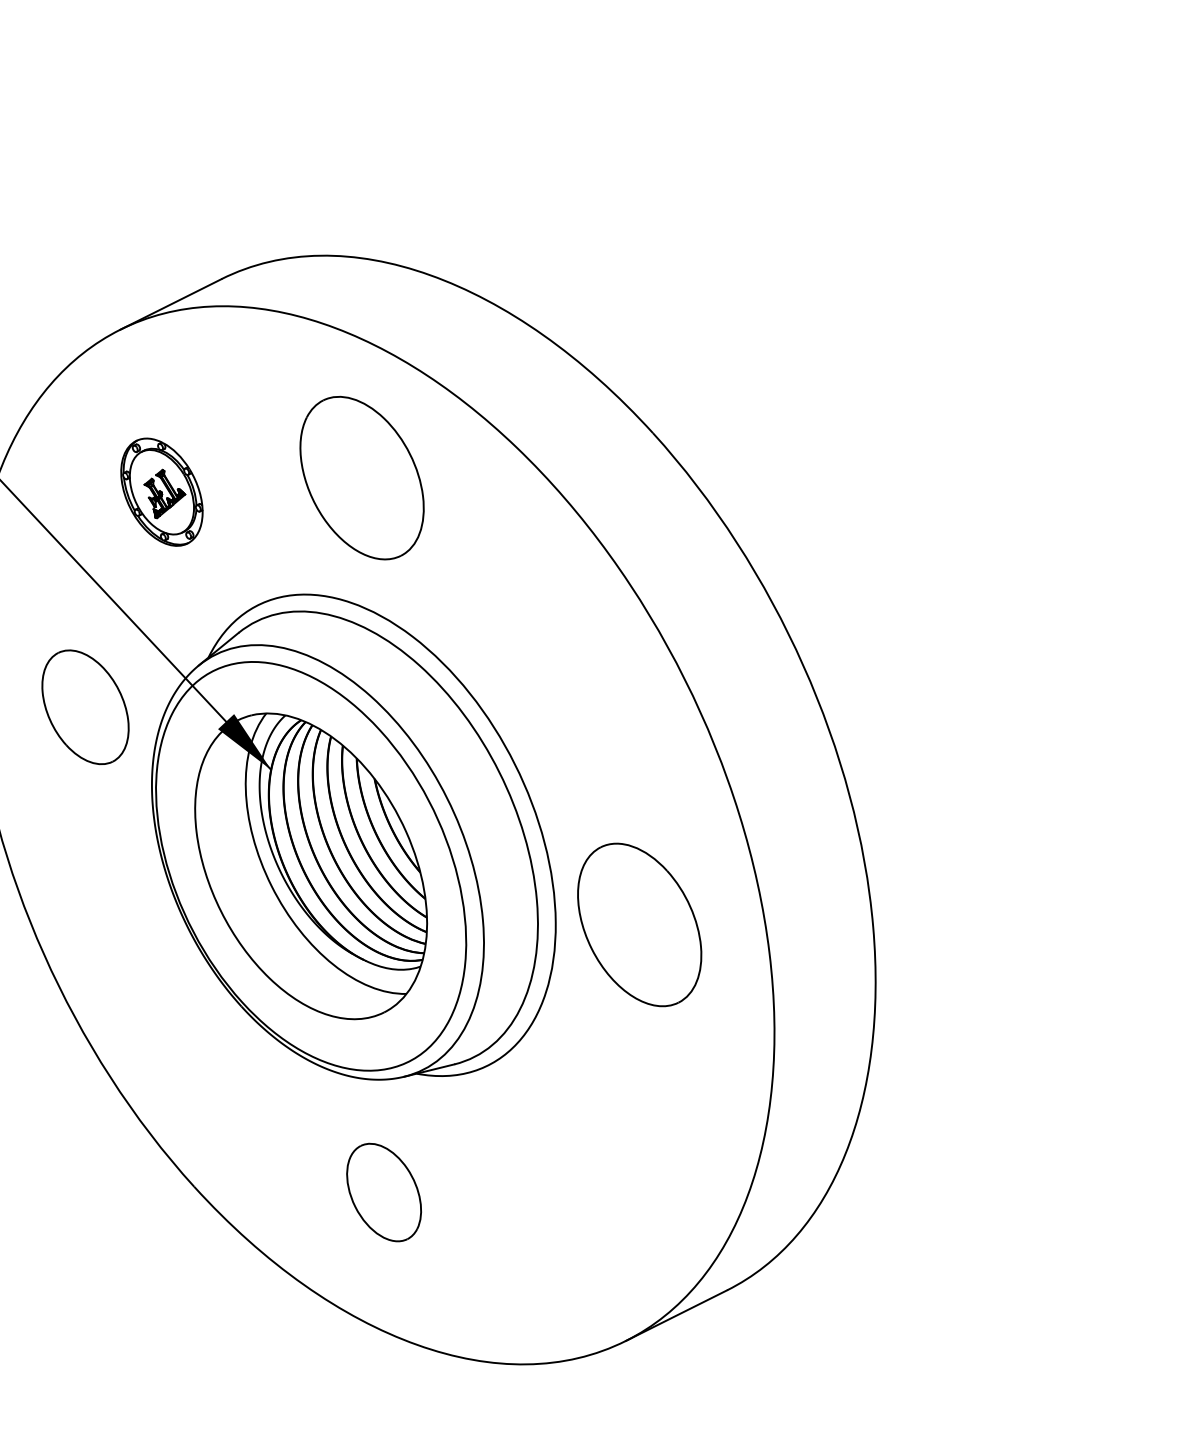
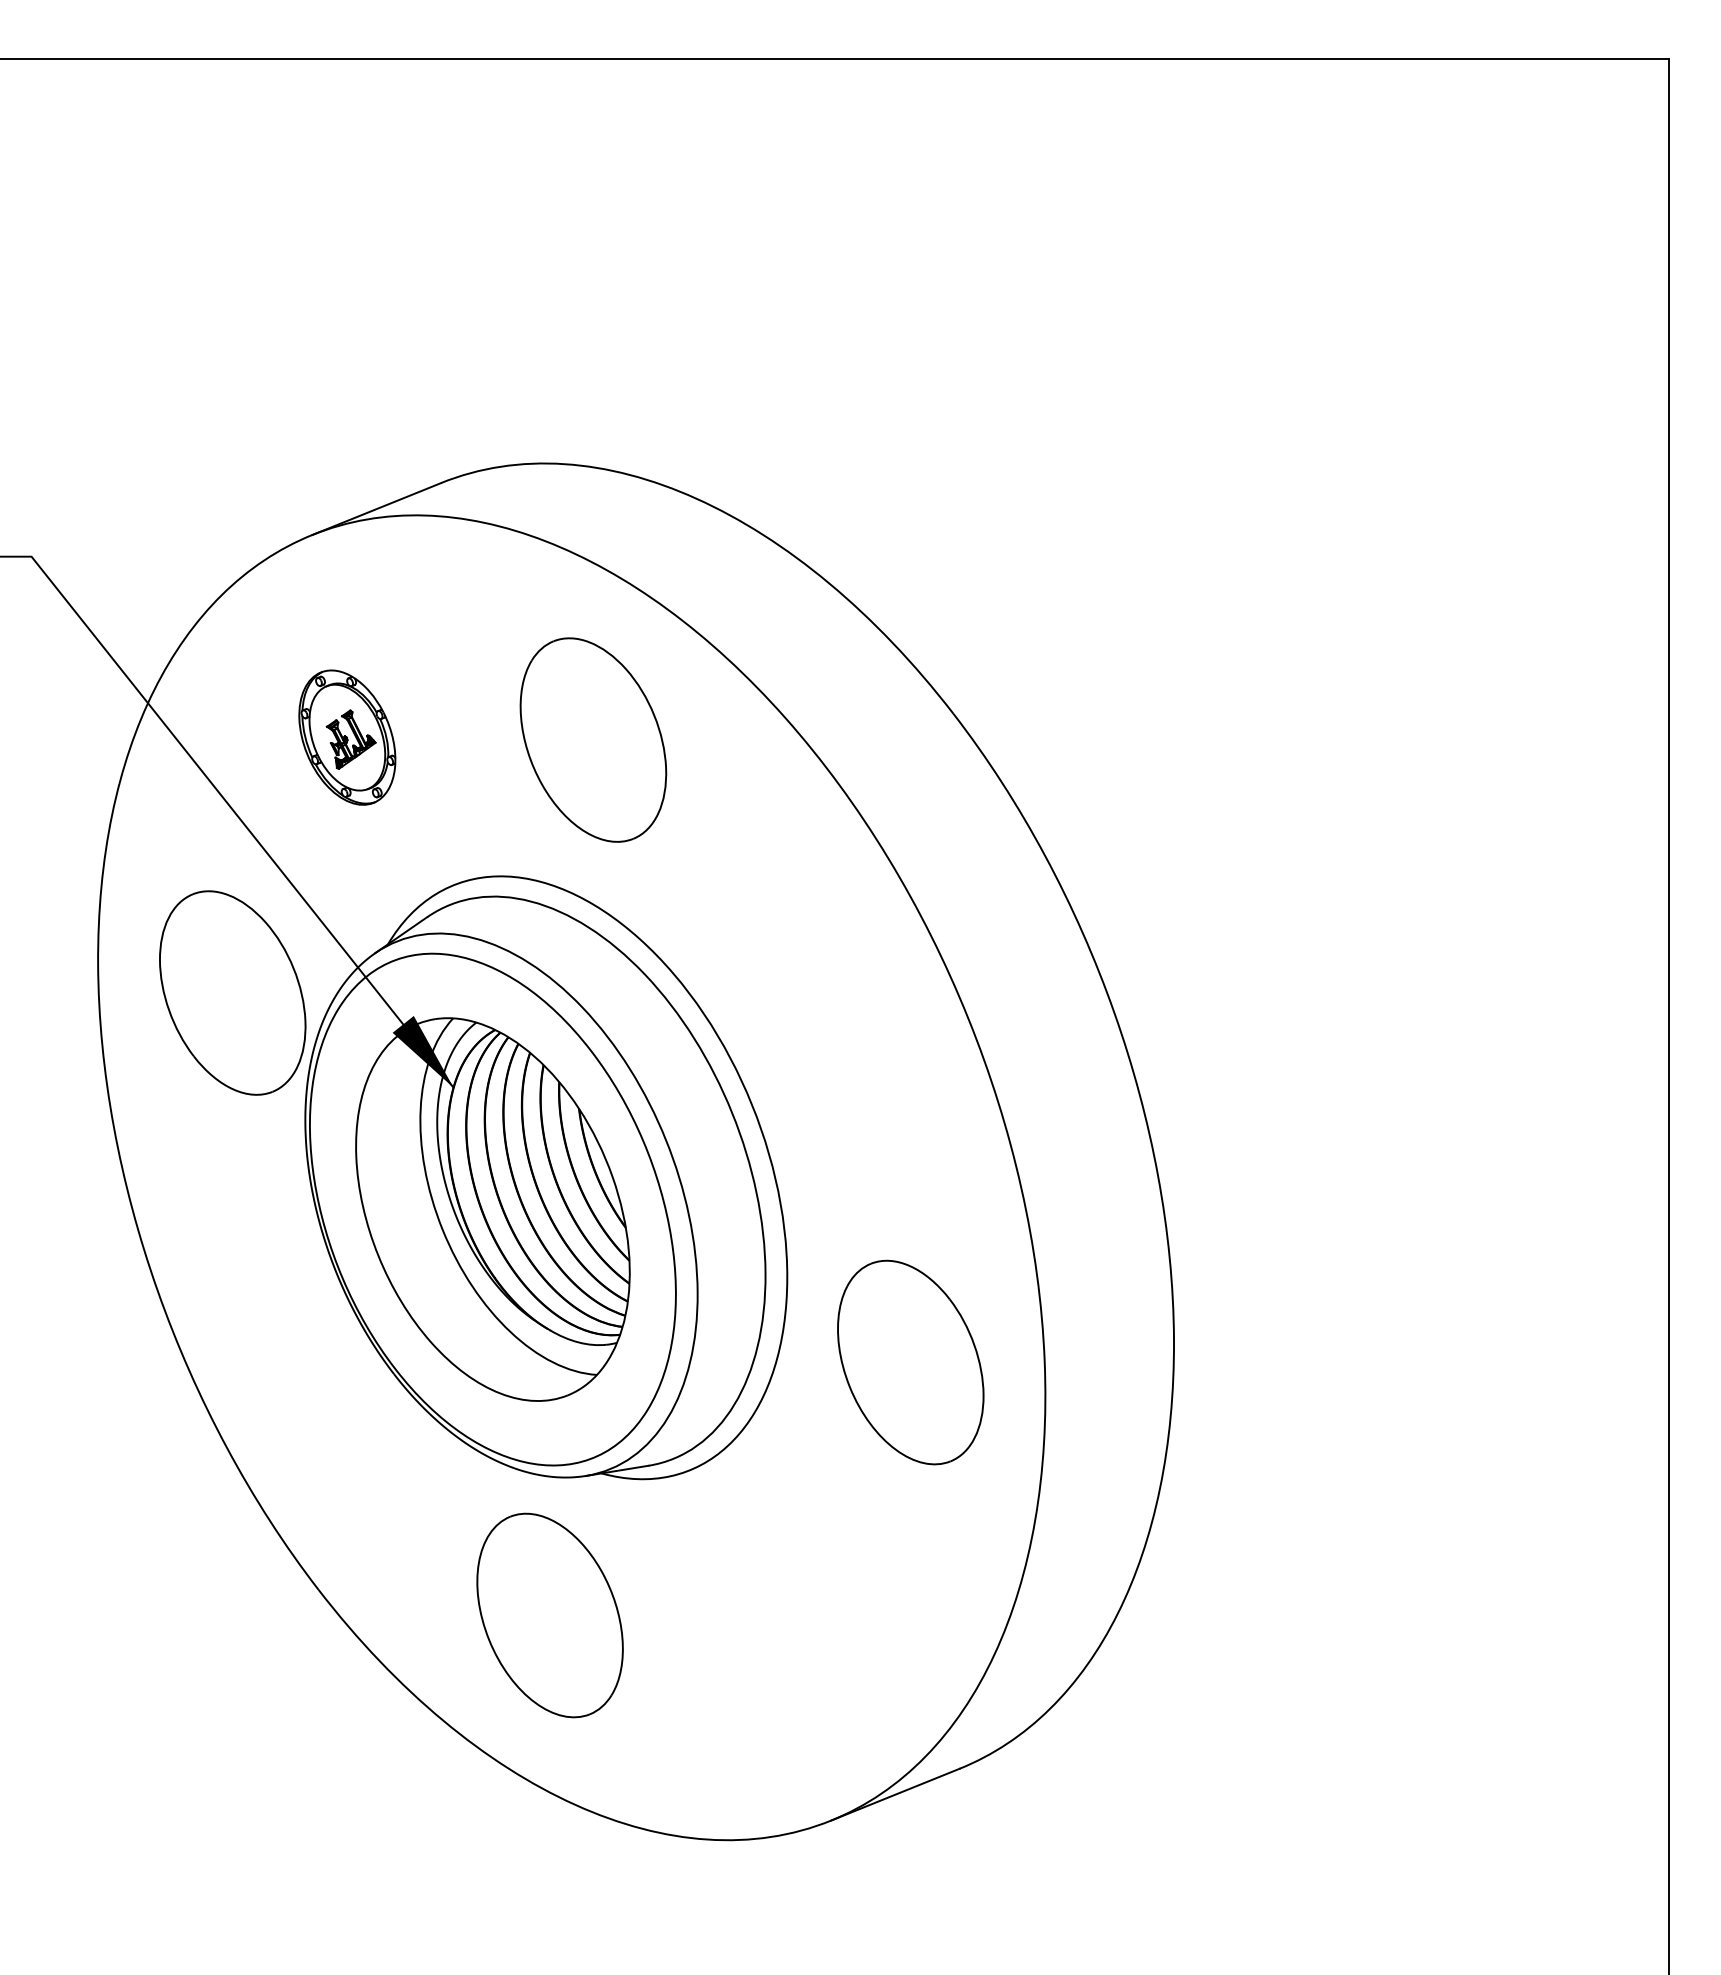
part: (85, 706) -> (232, 992), size x1.43
part: (639, 924) -> (910, 1362), moved
part: (383, 1192) -> (549, 1615), size x1.67

